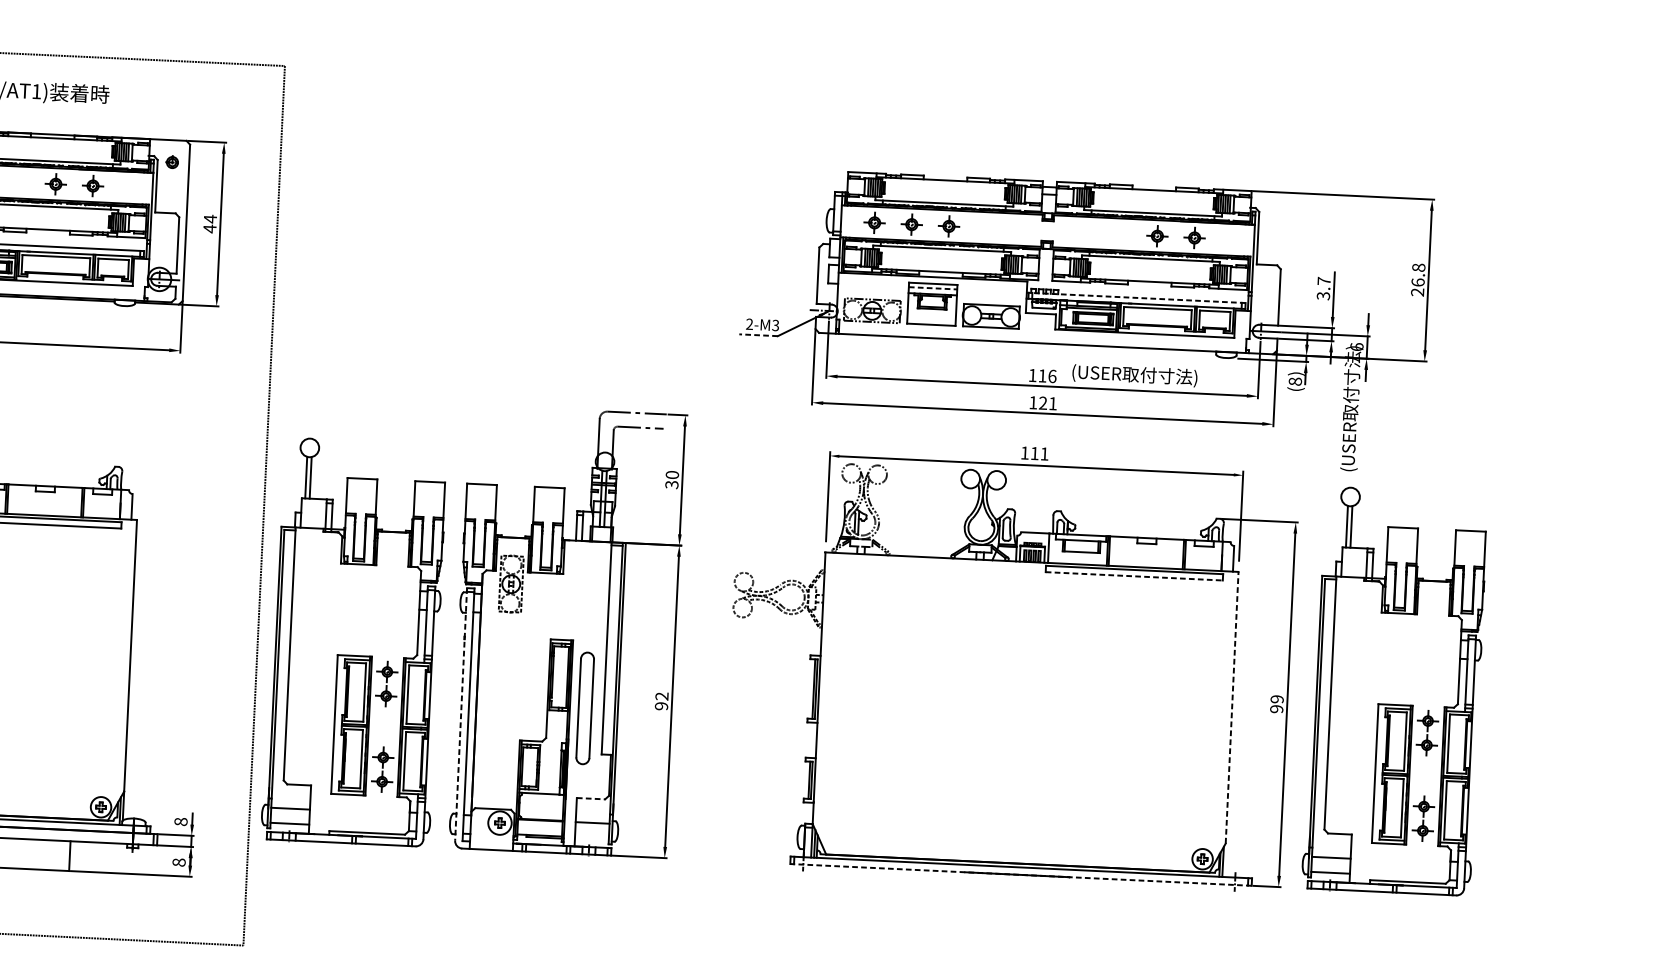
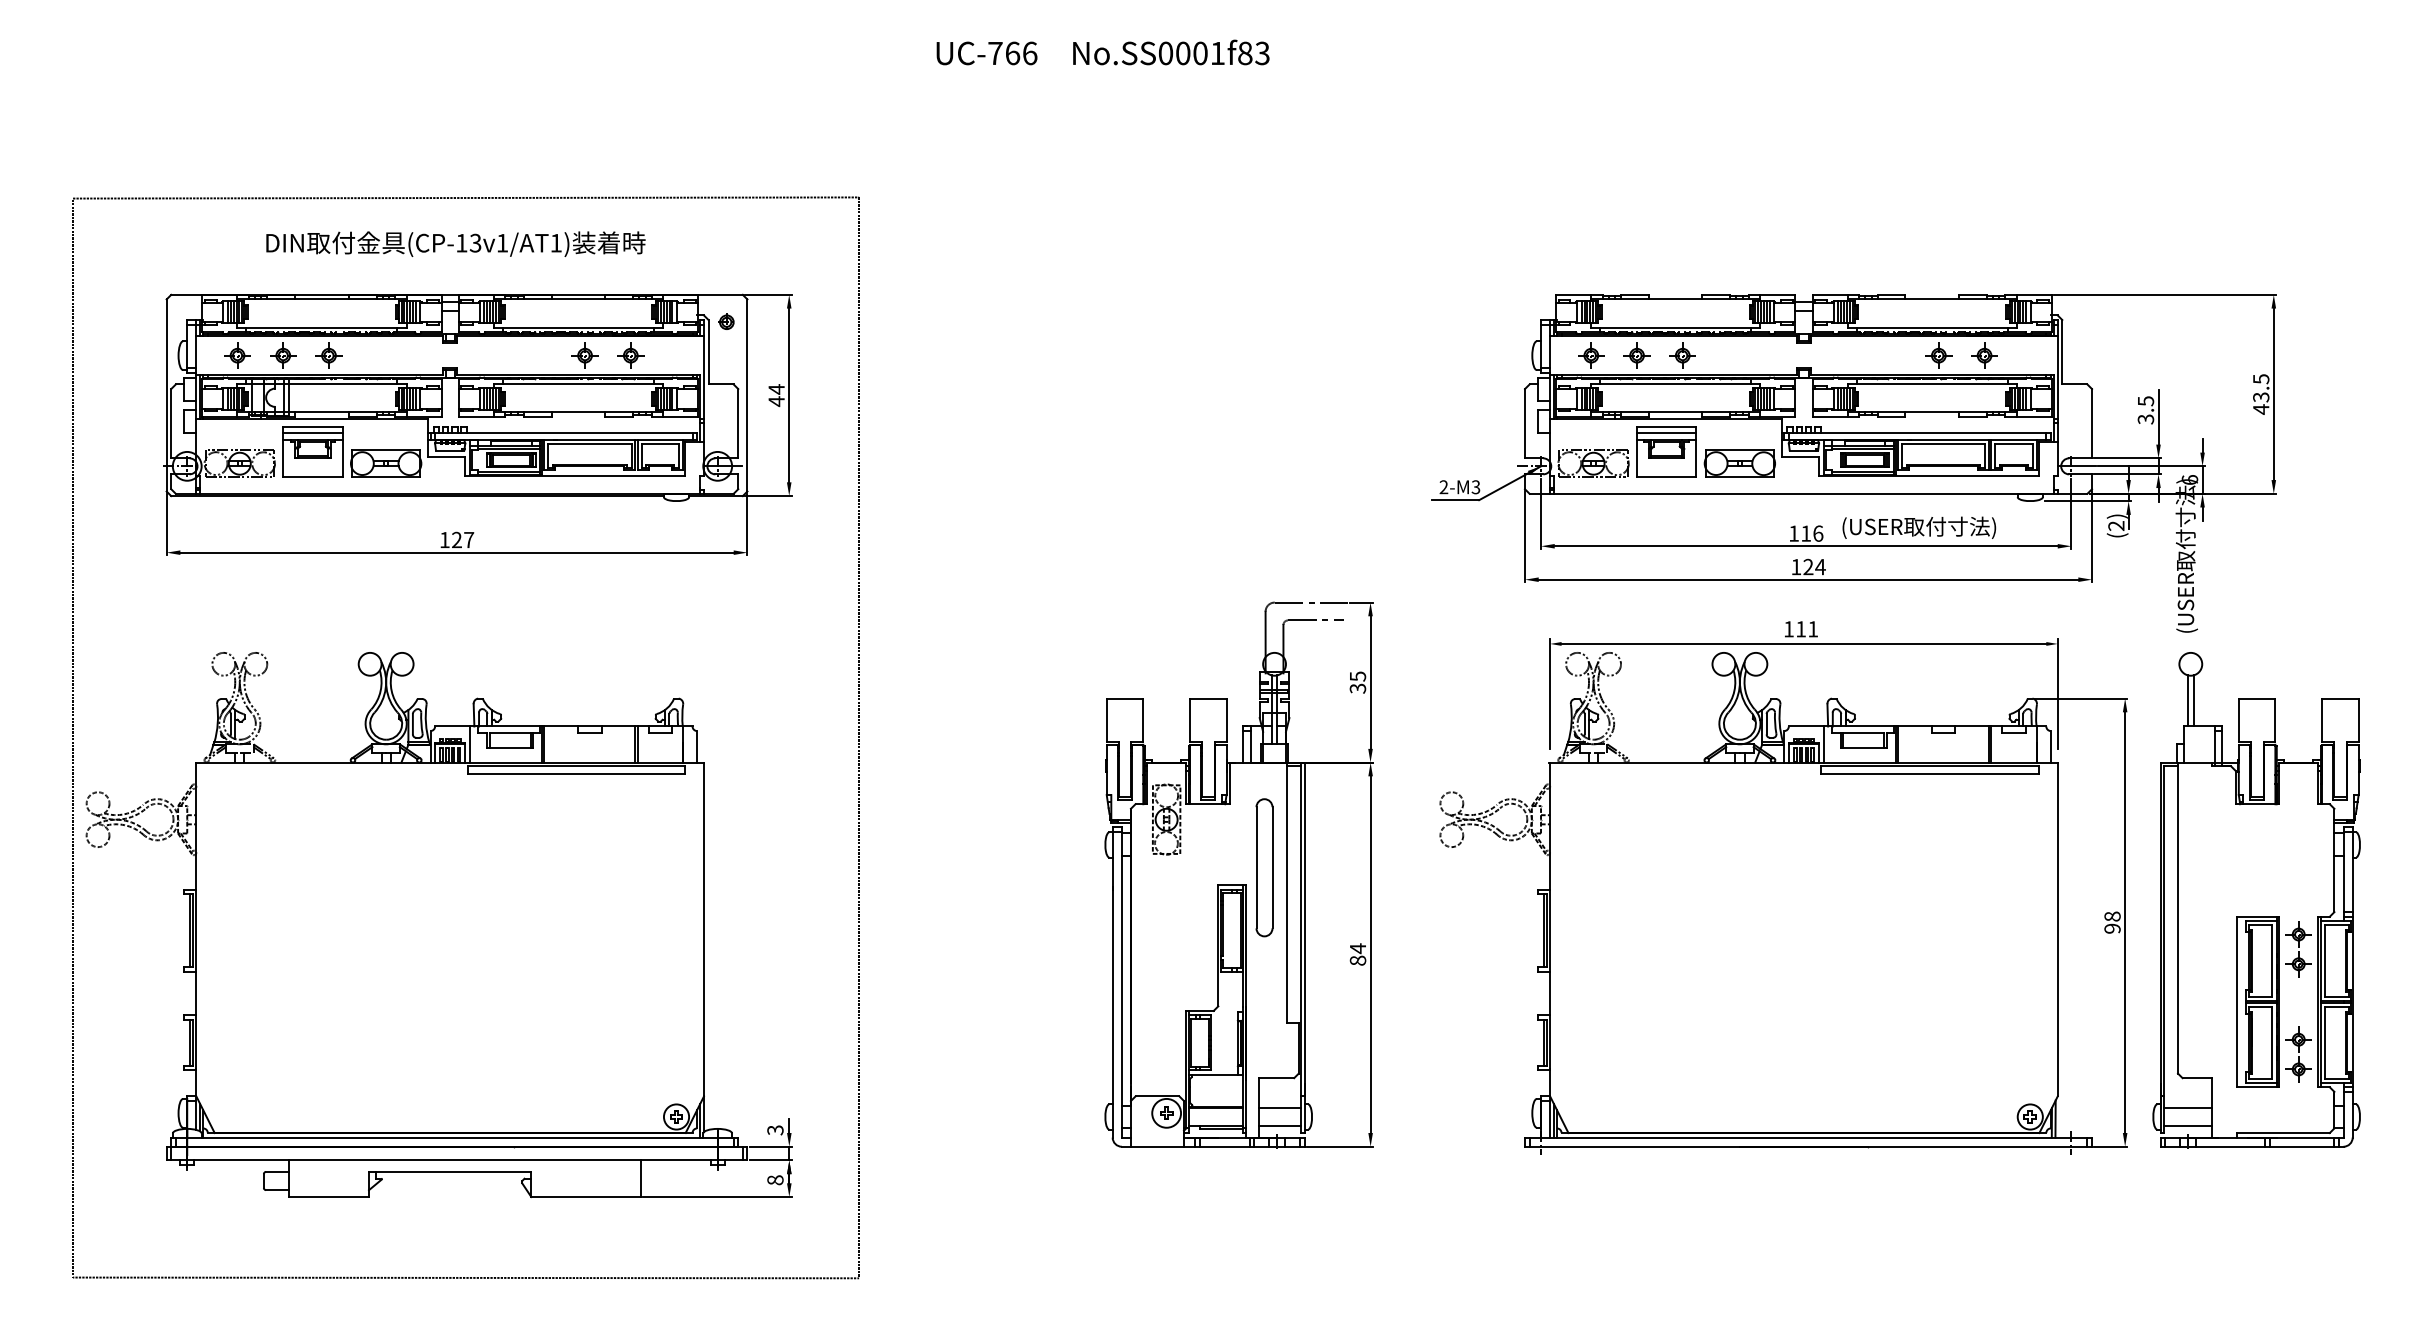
text: (1418, 280) -> (2261, 394), 26.8 -> 43.5
text: (1324, 281) -> (2146, 401), 3.7 -> 3.5
line: (932, 288) -> (1666, 432), dashed -> solid
line: (1135, 297) -> (1915, 432), dashed -> solid
line: (758, 335) -> (1455, 500), dashed -> solid
text: (1295, 381) -> (2116, 525), (8) -> (2)
text: (1052, 404) -> (1820, 567), 121 -> 124
text: (672, 474) -> (1357, 676), 30 -> 35
line: (1134, 576) -> (1930, 774), dashed -> solid
part: (354, 642) -> (977, 900), removed
text: (1277, 699) -> (2112, 916), 99 -> 98
text: (661, 701) -> (1357, 954), 92 -> 84
line: (1231, 707) -> (2057, 929), dashed -> solid
part: (585, 708) -> (1264, 867), moved
line: (460, 714) -> (1112, 982), dashed -> solid
line: (591, 799) -> (1277, 1078), dashed -> solid
text: (181, 822) -> (775, 1130), 8 -> 3
line: (592, 838) -> (1280, 1126), added
line: (1021, 874) -> (1808, 1146), dashed -> solid

